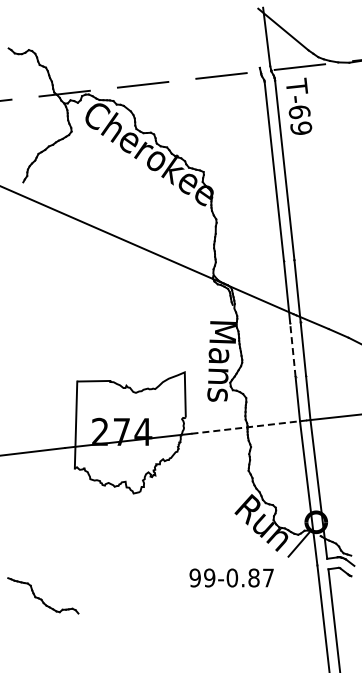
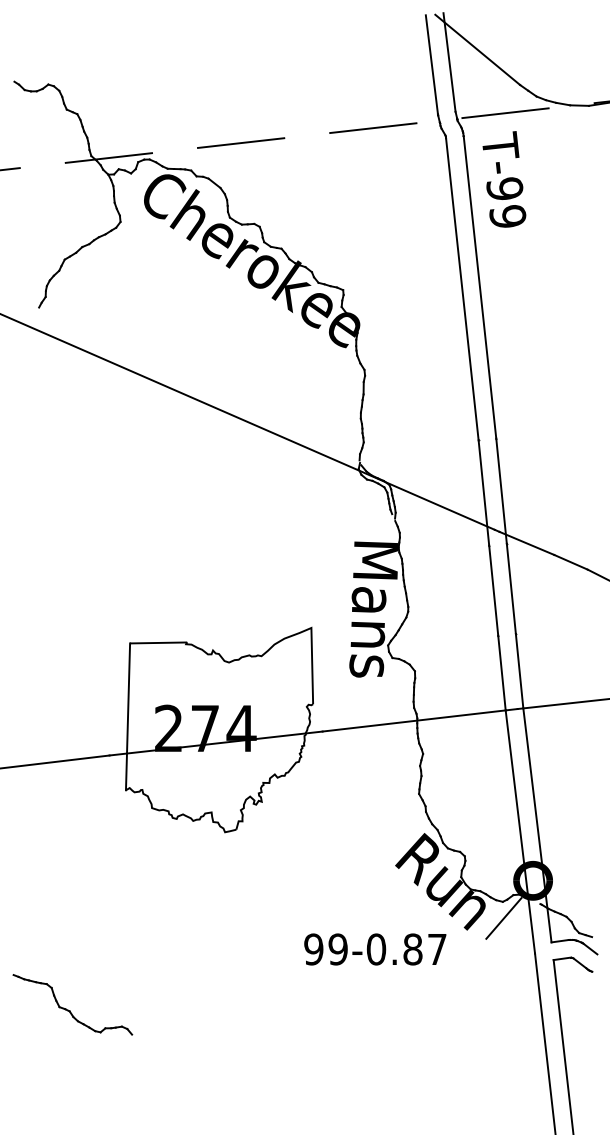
line: (255, 38) -> (430, 64), added
text: (299, 112) -> (504, 189), T-69 -> T-99
line: (292, 350) -> (493, 591), dashed -> solid
line: (249, 427) -> (420, 720), dashed -> solid
text: (231, 577) -> (374, 948), moved

